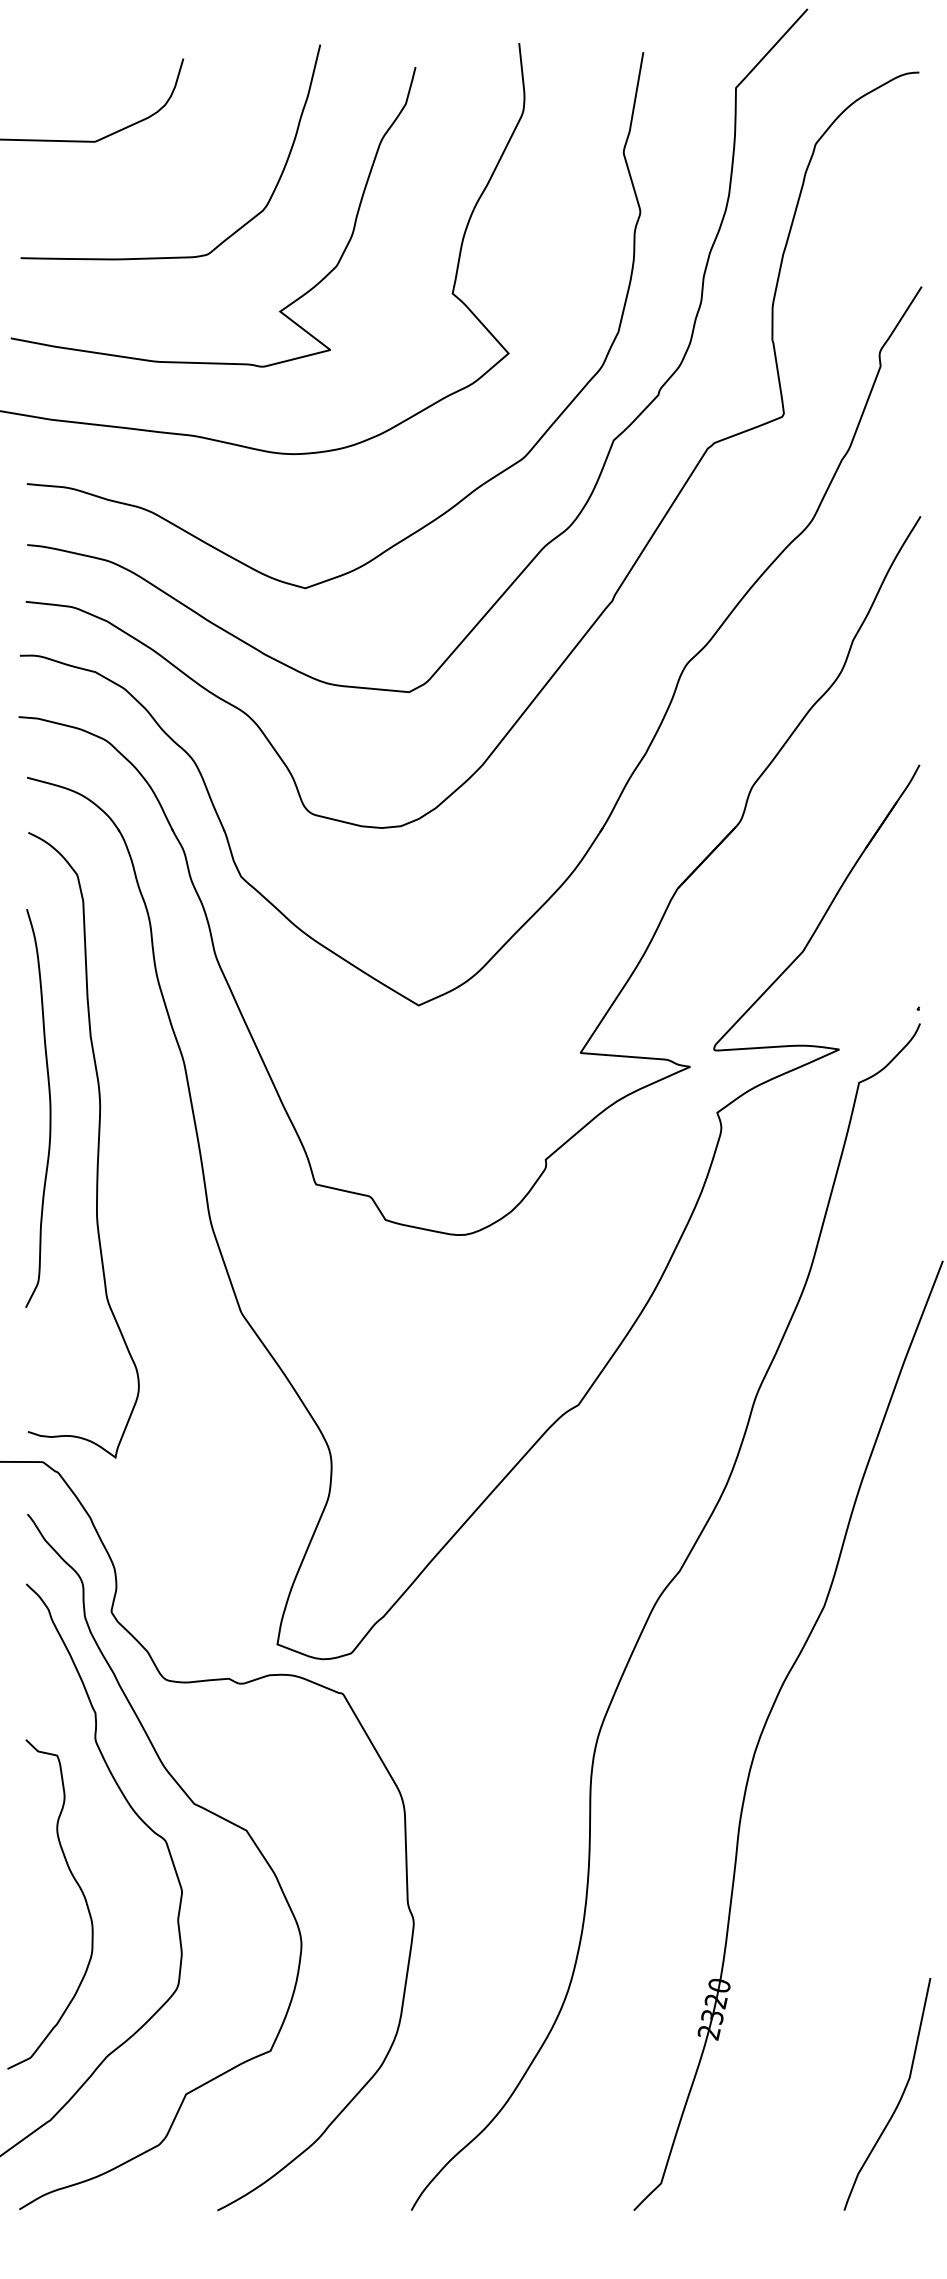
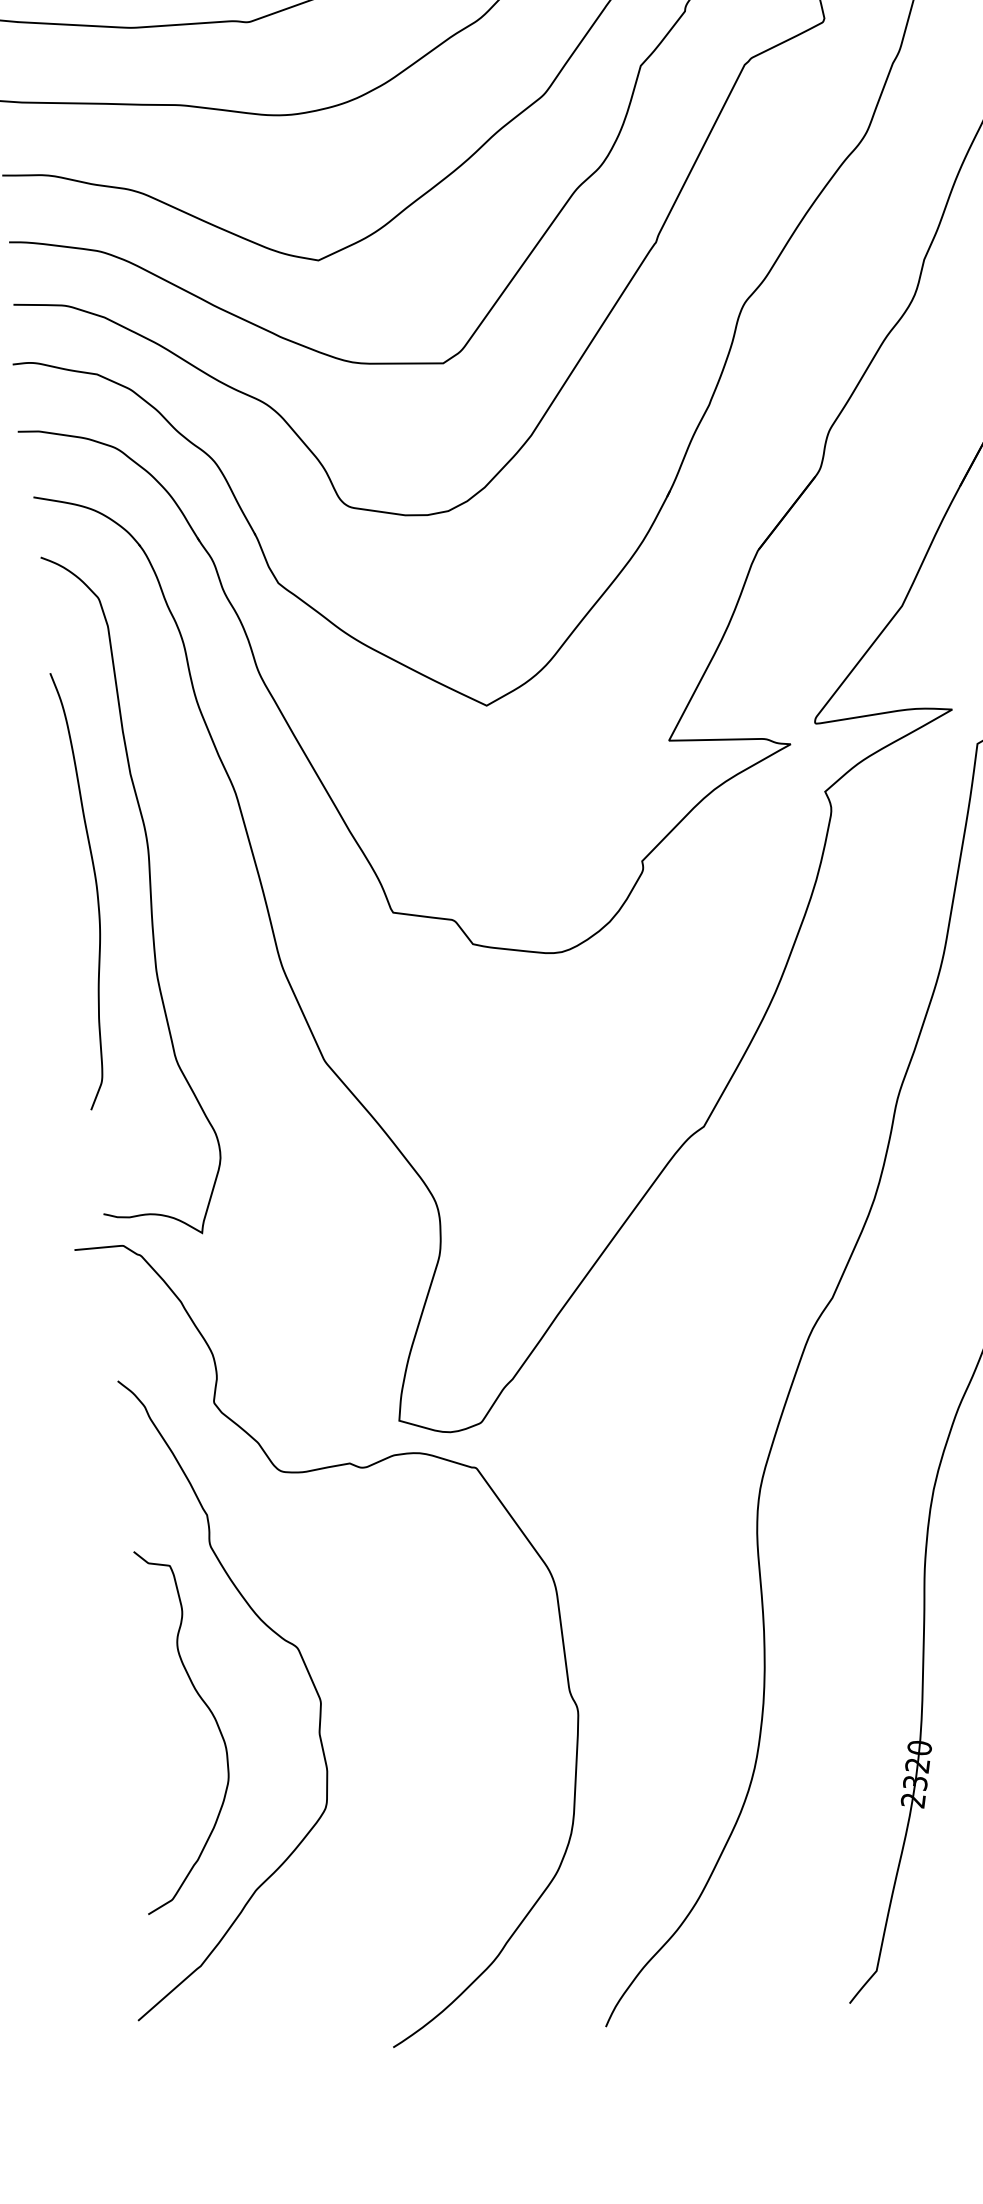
curve: (49, 1108) -> (96, 889), moved
curve: (194, 1805) -> (325, 1606), removed

